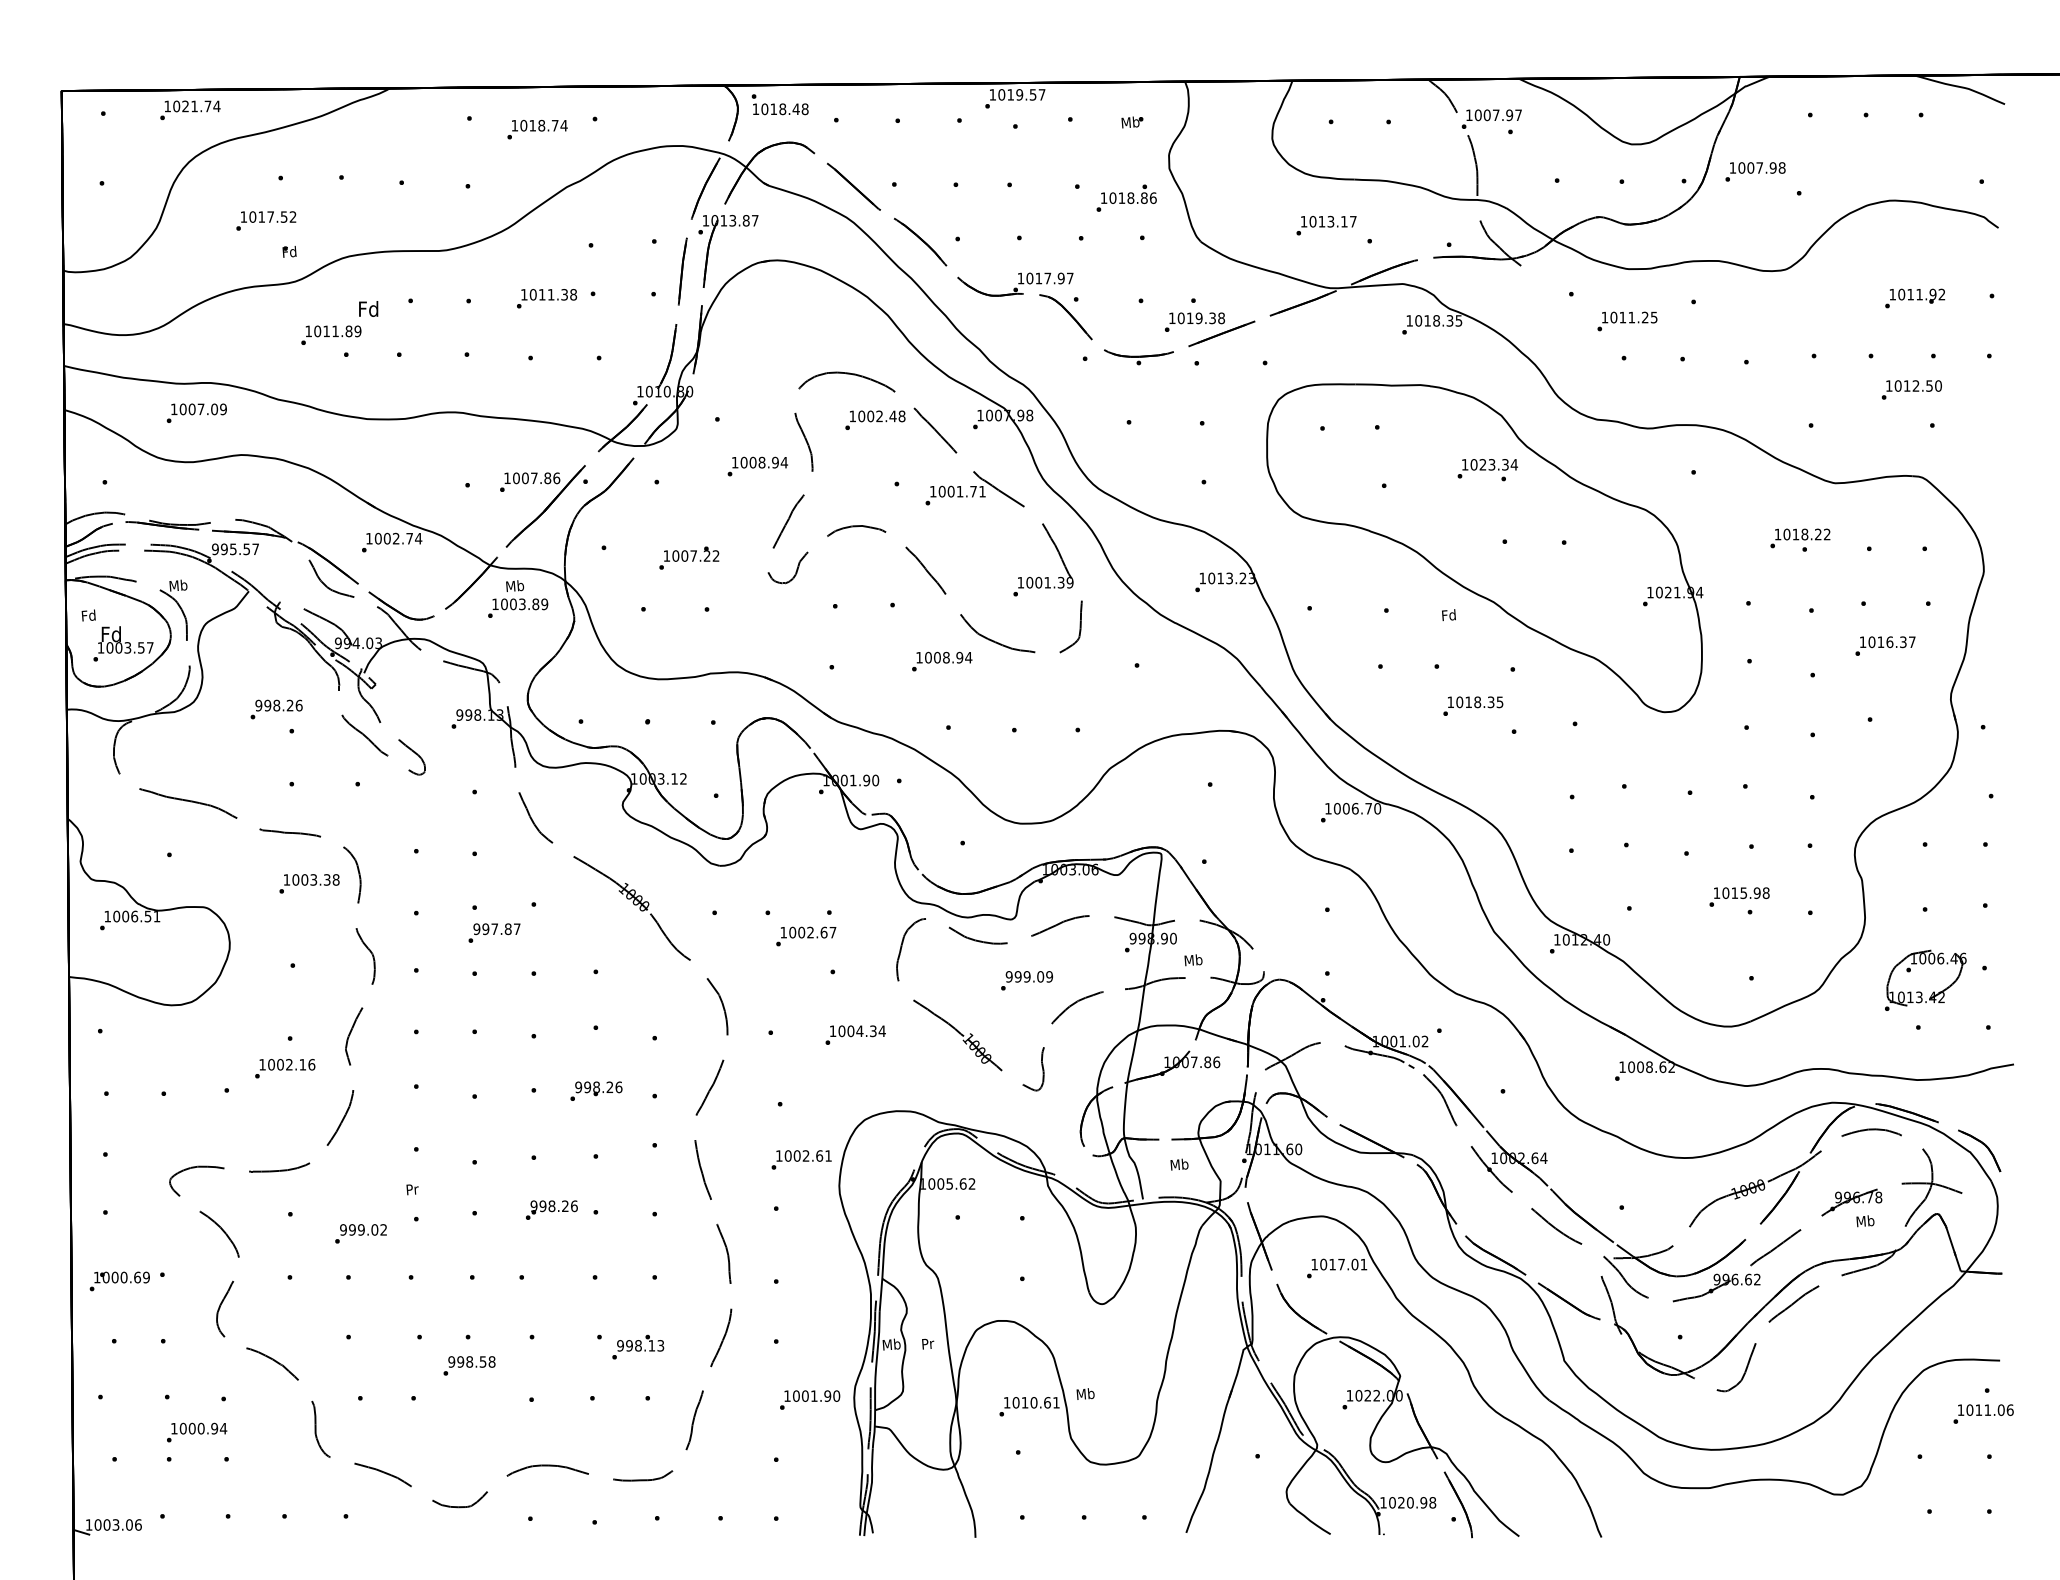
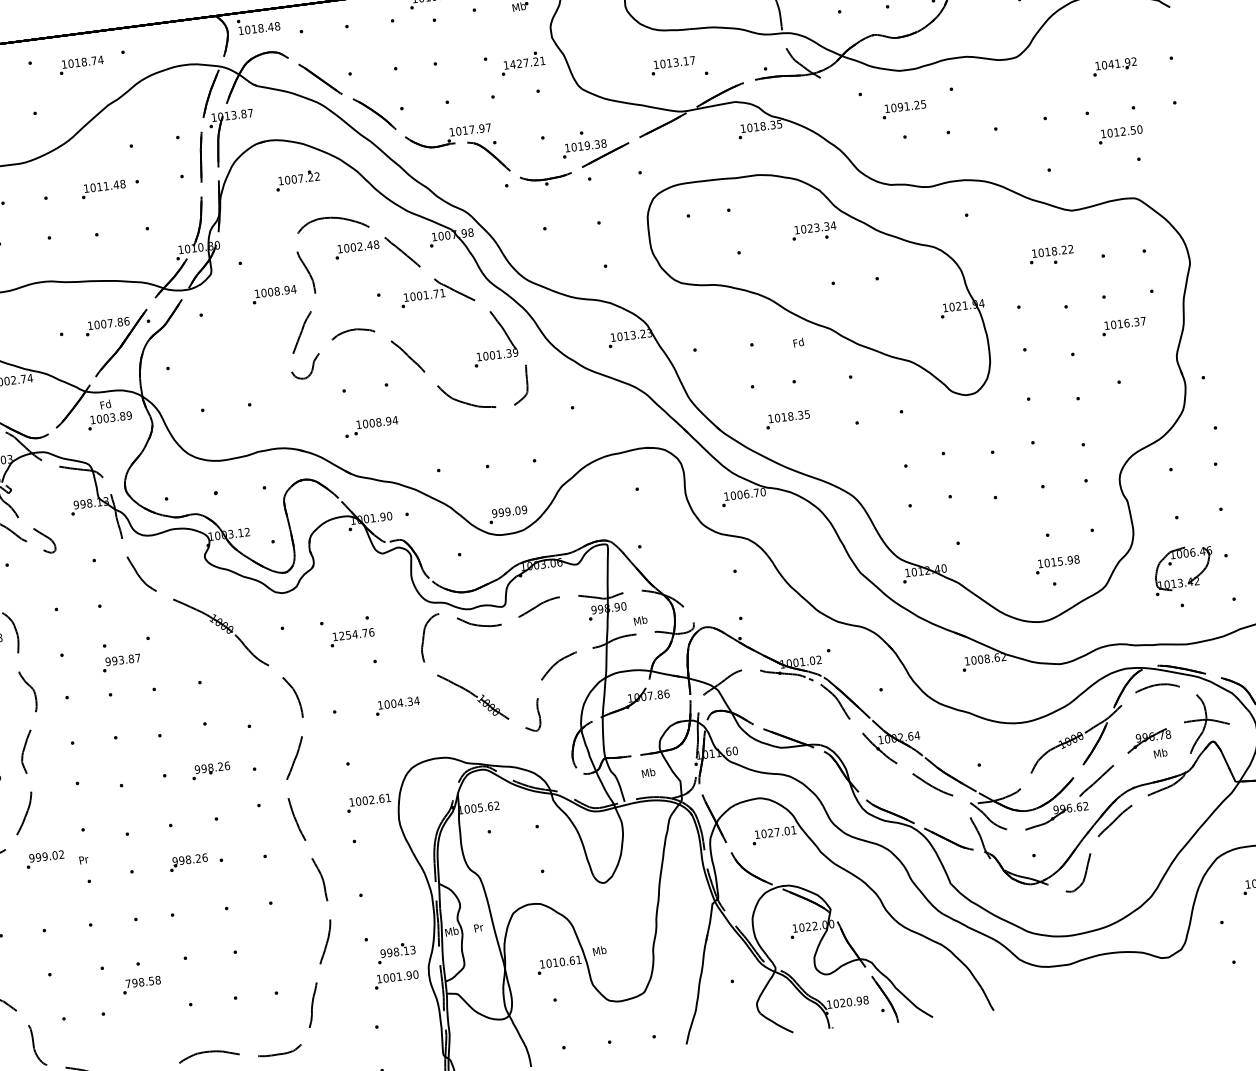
text: (1132, 198) -> (527, 63), 1018.86 -> 1427.21
text: (564, 294) -> (116, 184), 1011.38 -> 1011.48
text: (1910, 294) -> (1111, 64), 1011.92 -> 1041.92
text: (1622, 317) -> (900, 107), 1011.25 -> 1091.25
text: (689, 557) -> (297, 180), moved
text: (515, 586) -> (106, 404), Mb -> Fd
text: (942, 661) -> (376, 425), moved
text: (1473, 705) -> (787, 419), moved
text: (1739, 896) -> (1057, 564), moved
text: (494, 929) -> (121, 660), 997.87 -> 993.87
text: (812, 932) -> (356, 634), 1002.67 -> 1254.76
text: (1026, 980) -> (507, 514), moved
text: (360, 1233) -> (44, 859), moved
text: (1332, 1264) -> (770, 833), 1017.01 -> 1027.01
text: (638, 1346) -> (396, 952), moved
text: (451, 1361) -> (128, 983), 998.58 -> 798.58

